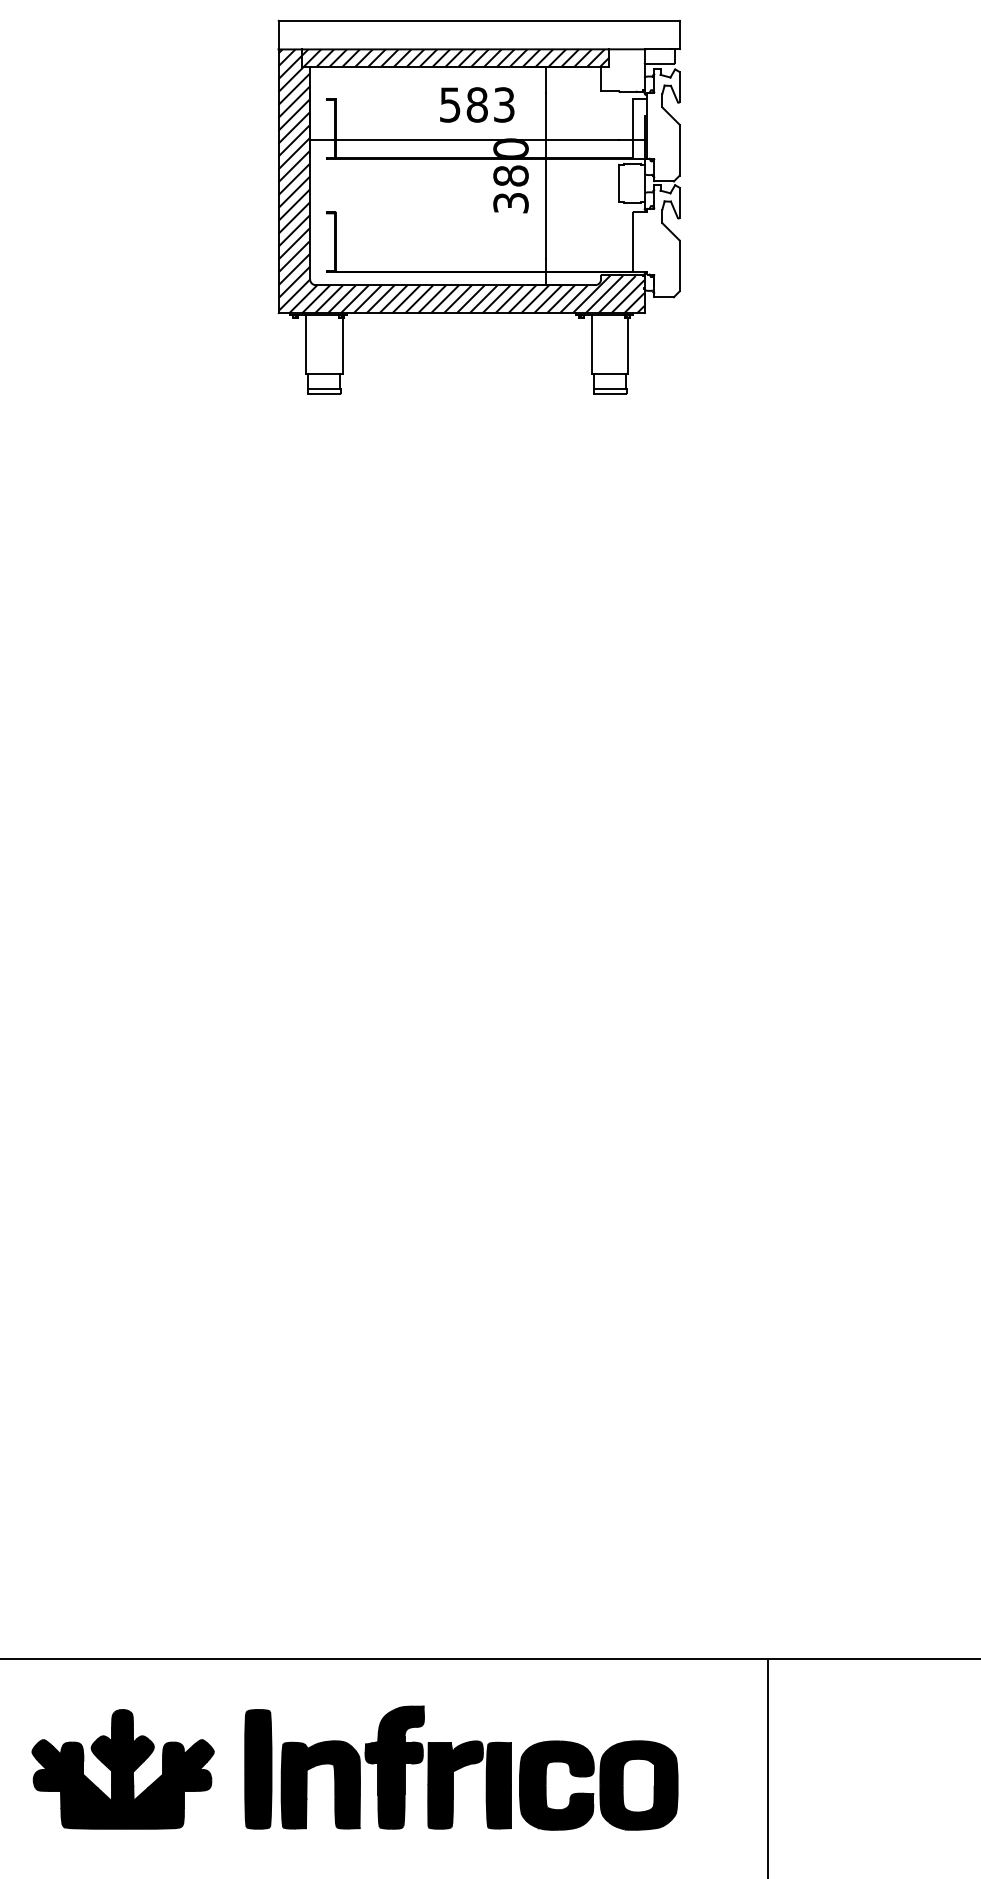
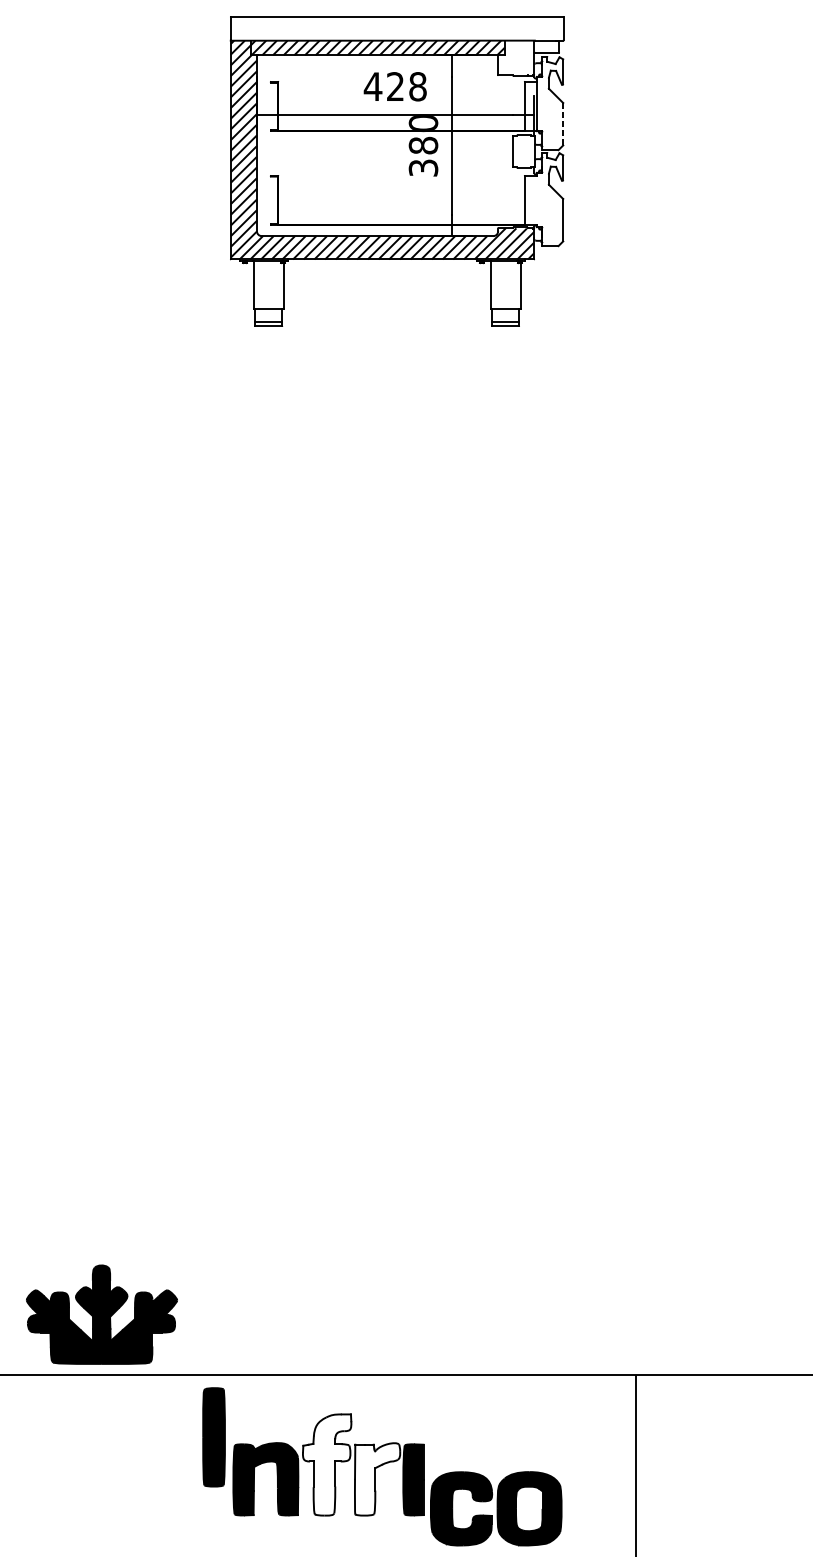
text: (476, 104) -> (394, 86), 583 -> 428
line: (679, 149) -> (563, 123), solid -> dashed
fill: (394, 1767) -> (326, 1464), removed
part: (122, 1769) -> (101, 1314), moved
part: (258, 1769) -> (214, 1437), moved
fill: (455, 1784) -> (377, 1478), removed
part: (598, 1785) -> (496, 1508), moved

